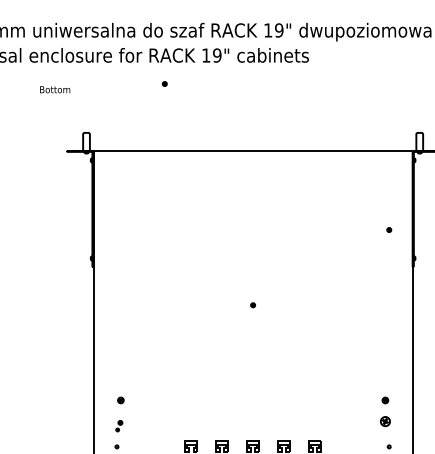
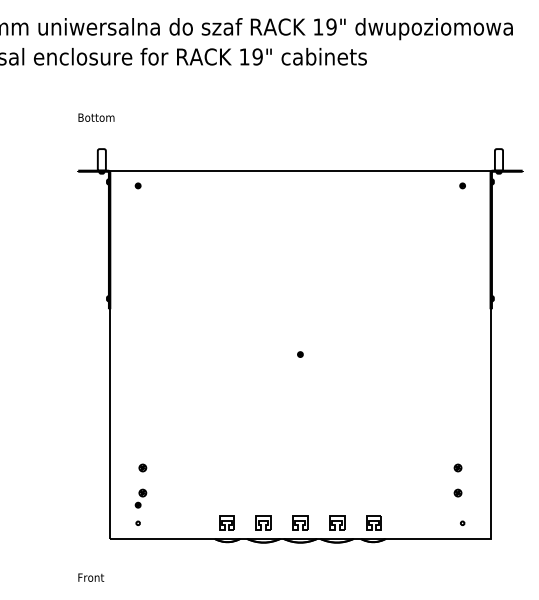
part: (164, 83) -> (137, 185), moved
text: (55, 89) -> (96, 117), moved
part: (389, 229) -> (462, 185), moved
part: (384, 421) -> (457, 492), size x0.62
part: (118, 426) -> (140, 498), size x1.43

